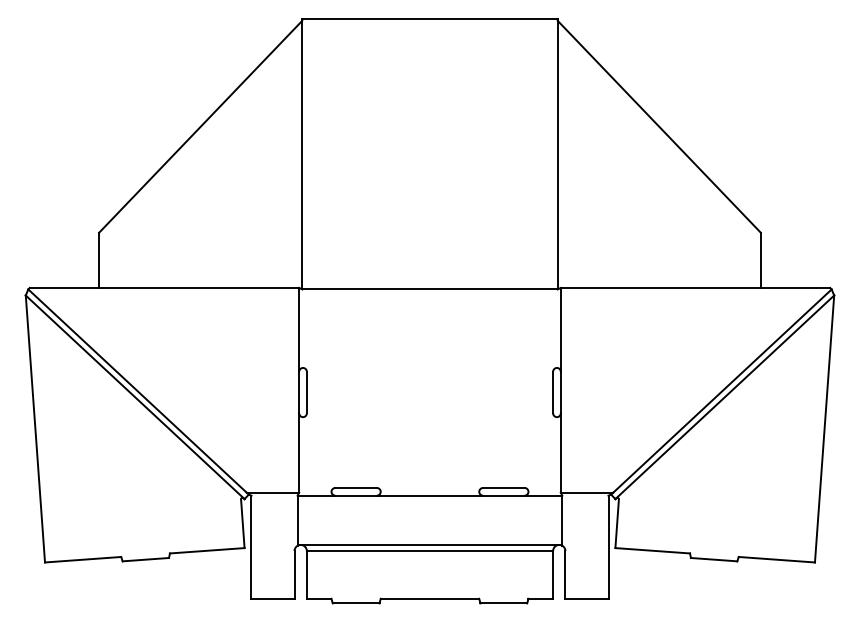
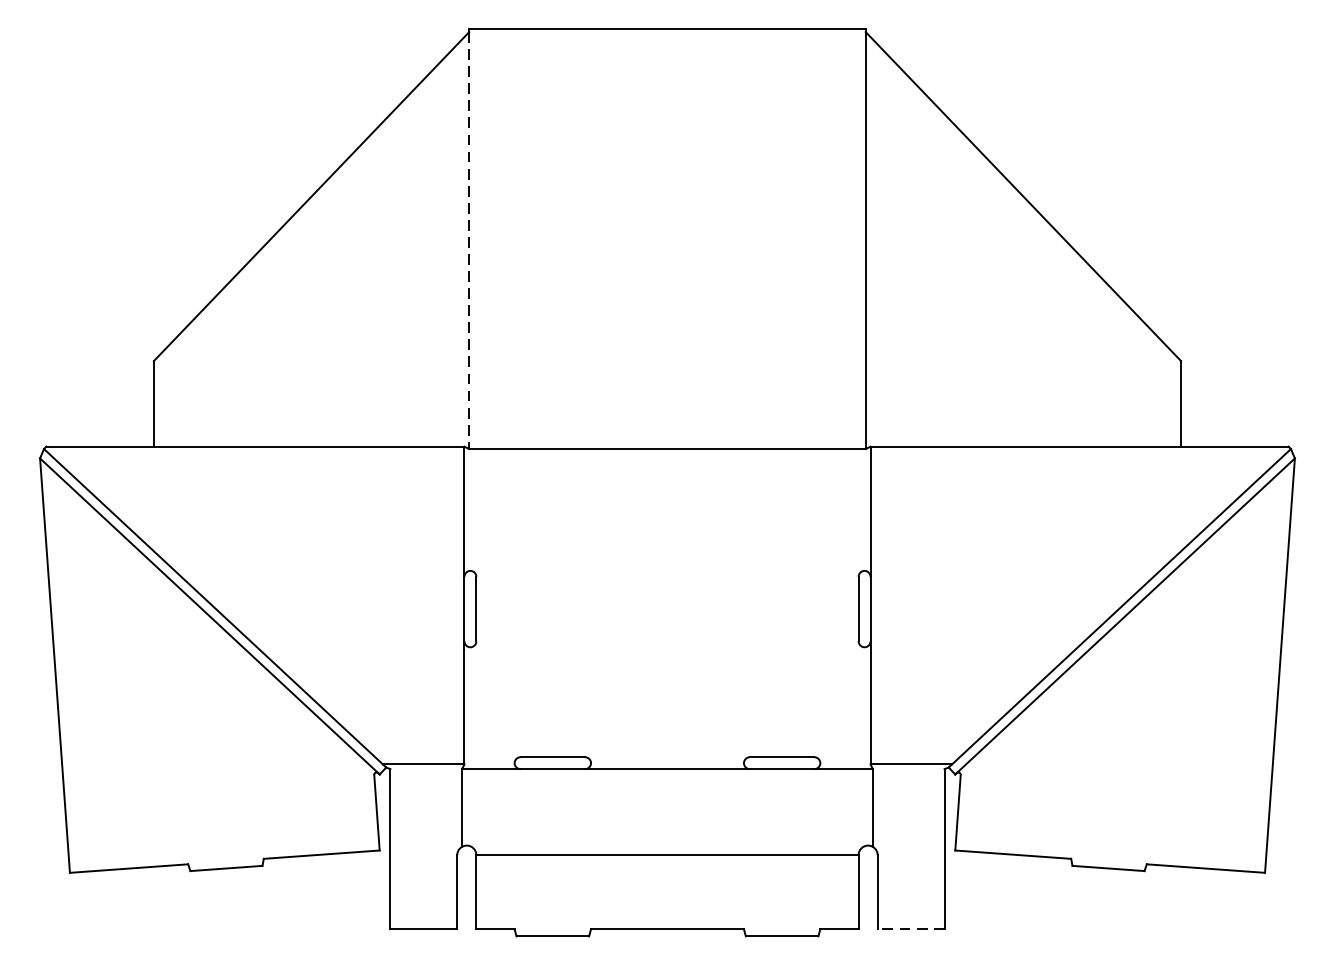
line: (302, 155) -> (469, 241), solid -> dashed
line: (429, 544) -> (666, 844), removed
line: (586, 598) -> (910, 928), solid -> dashed

